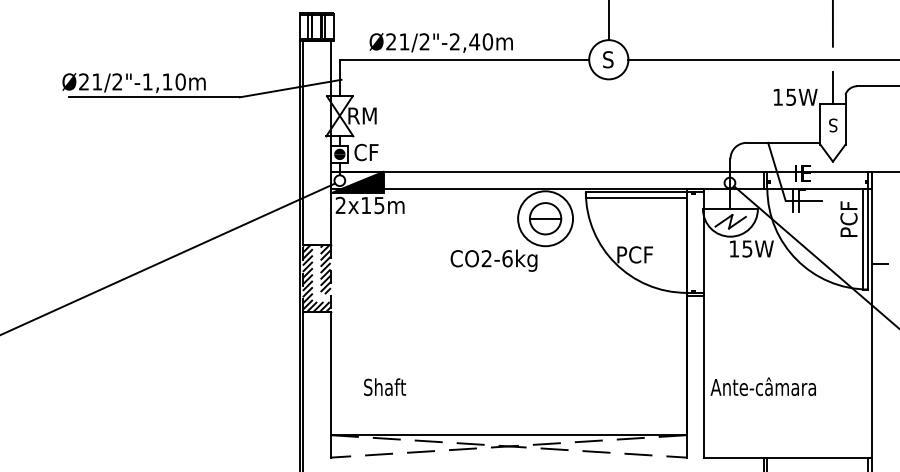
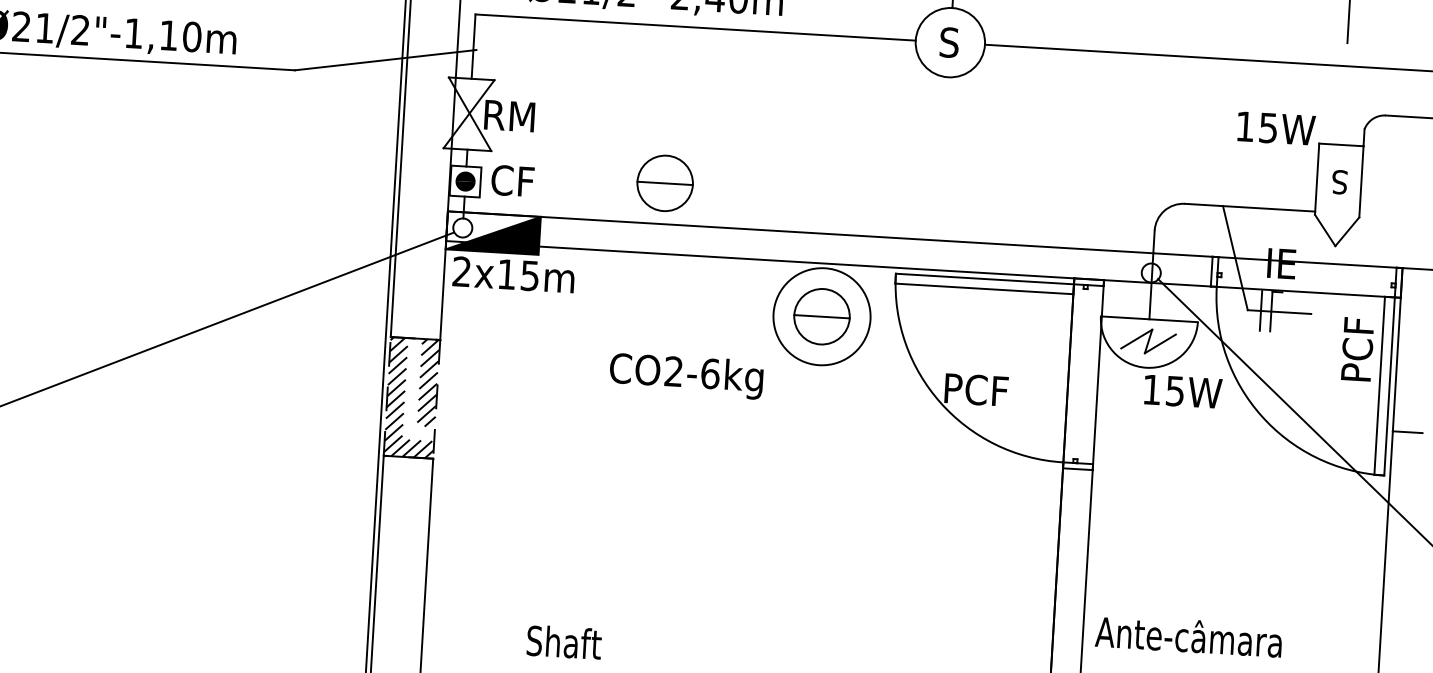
line: (832, 88) -> (1342, 116), removed
part: (452, 148) -> (665, 182), added
text: (493, 260) -> (685, 375), moved
text: (384, 386) -> (563, 641), moved

